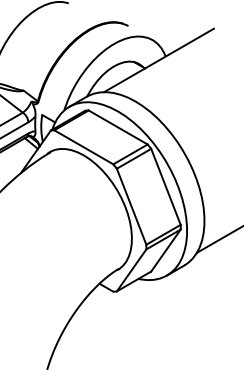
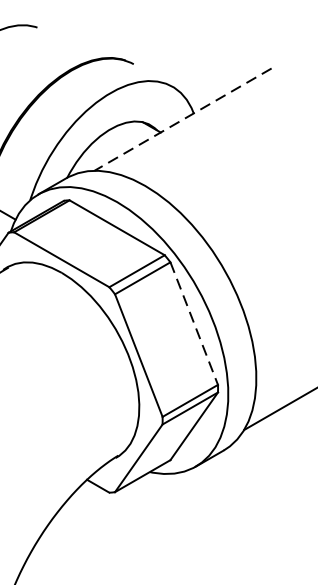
line: (158, 60) -> (182, 119), solid -> dashed
line: (165, 186) -> (193, 322), solid -> dashed

